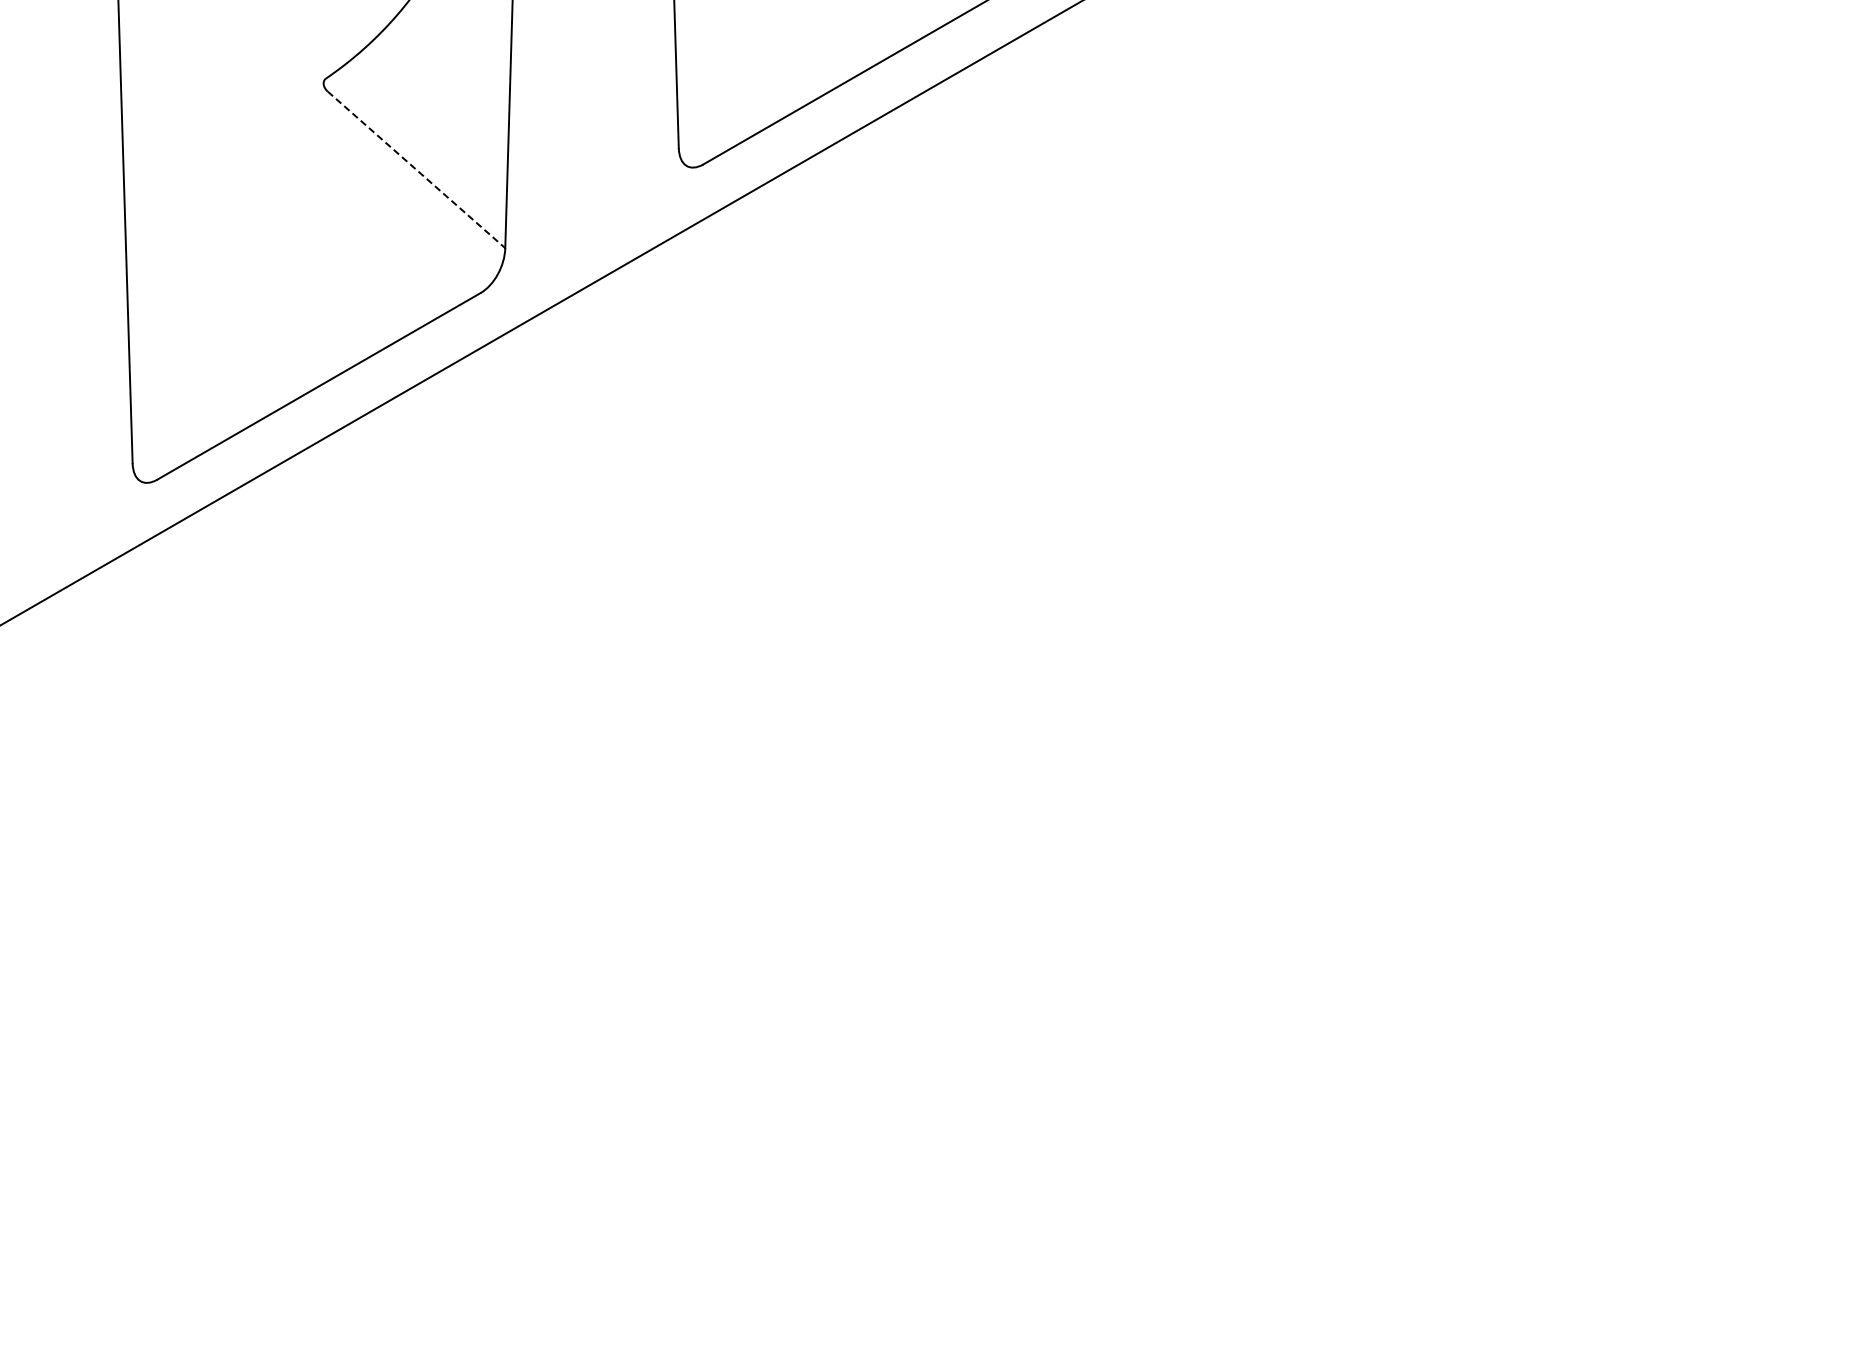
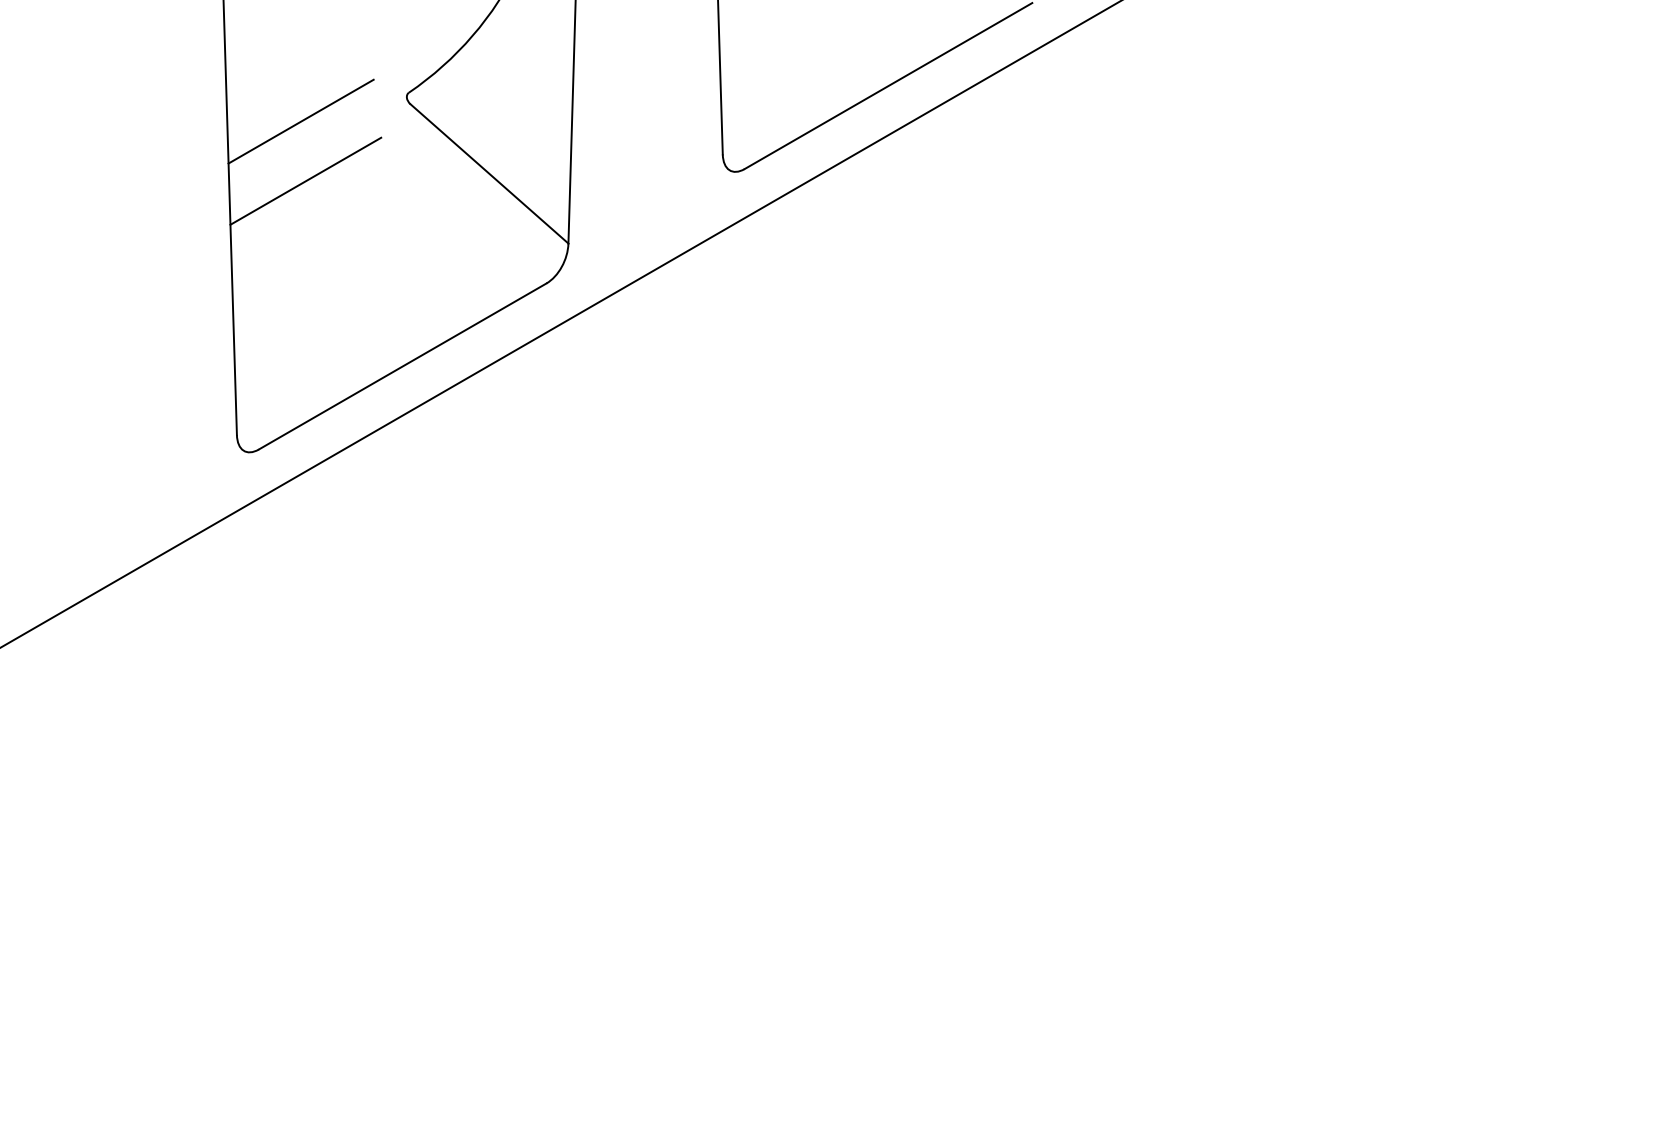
line: (204, 111) -> (300, 121), added
line: (416, 170) -> (489, 174), dashed -> solid
line: (209, 178) -> (305, 181), added

